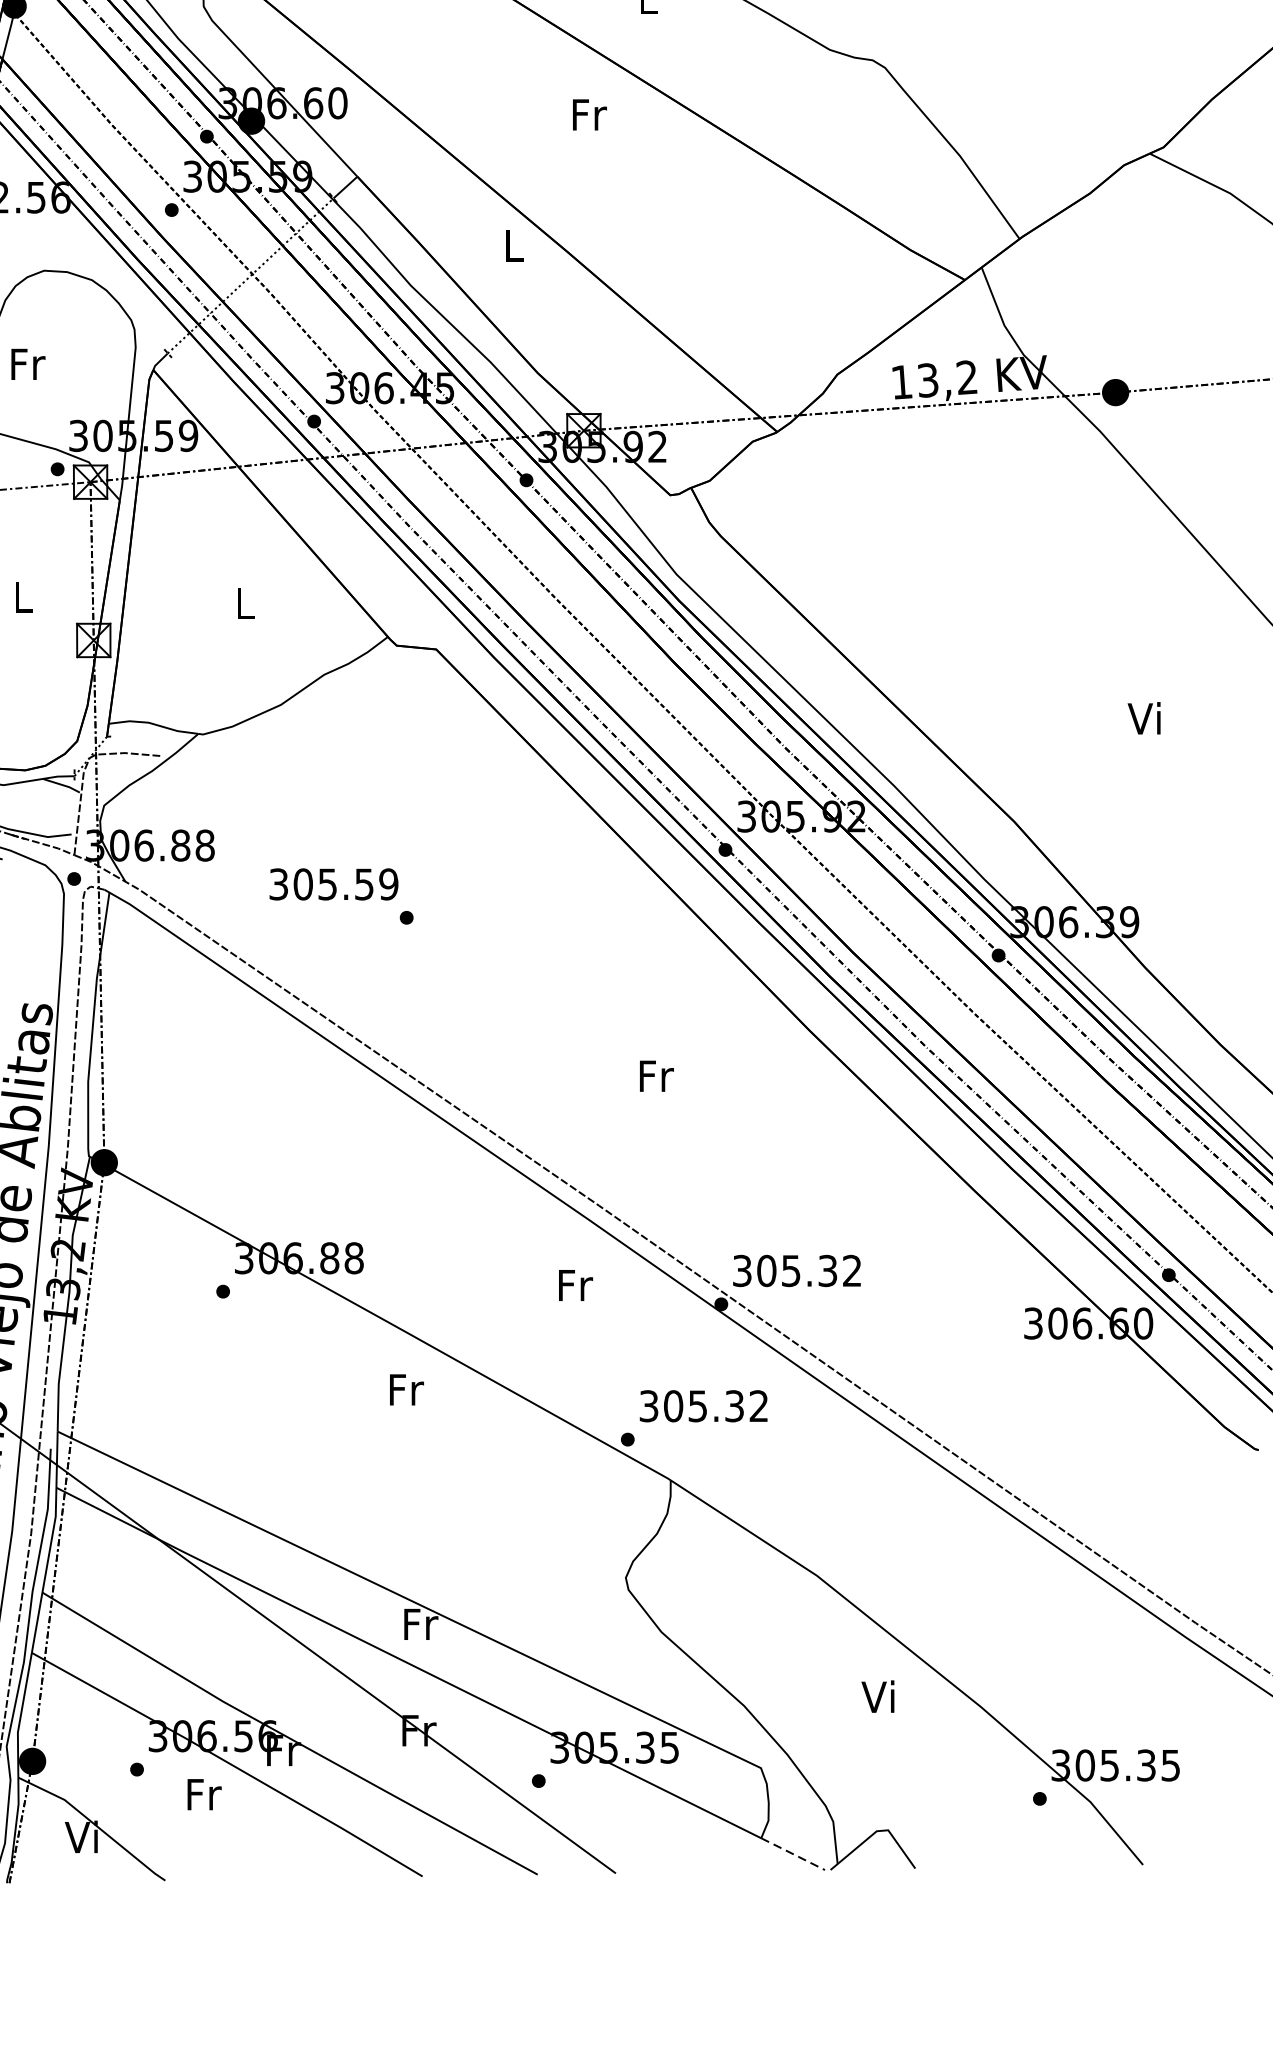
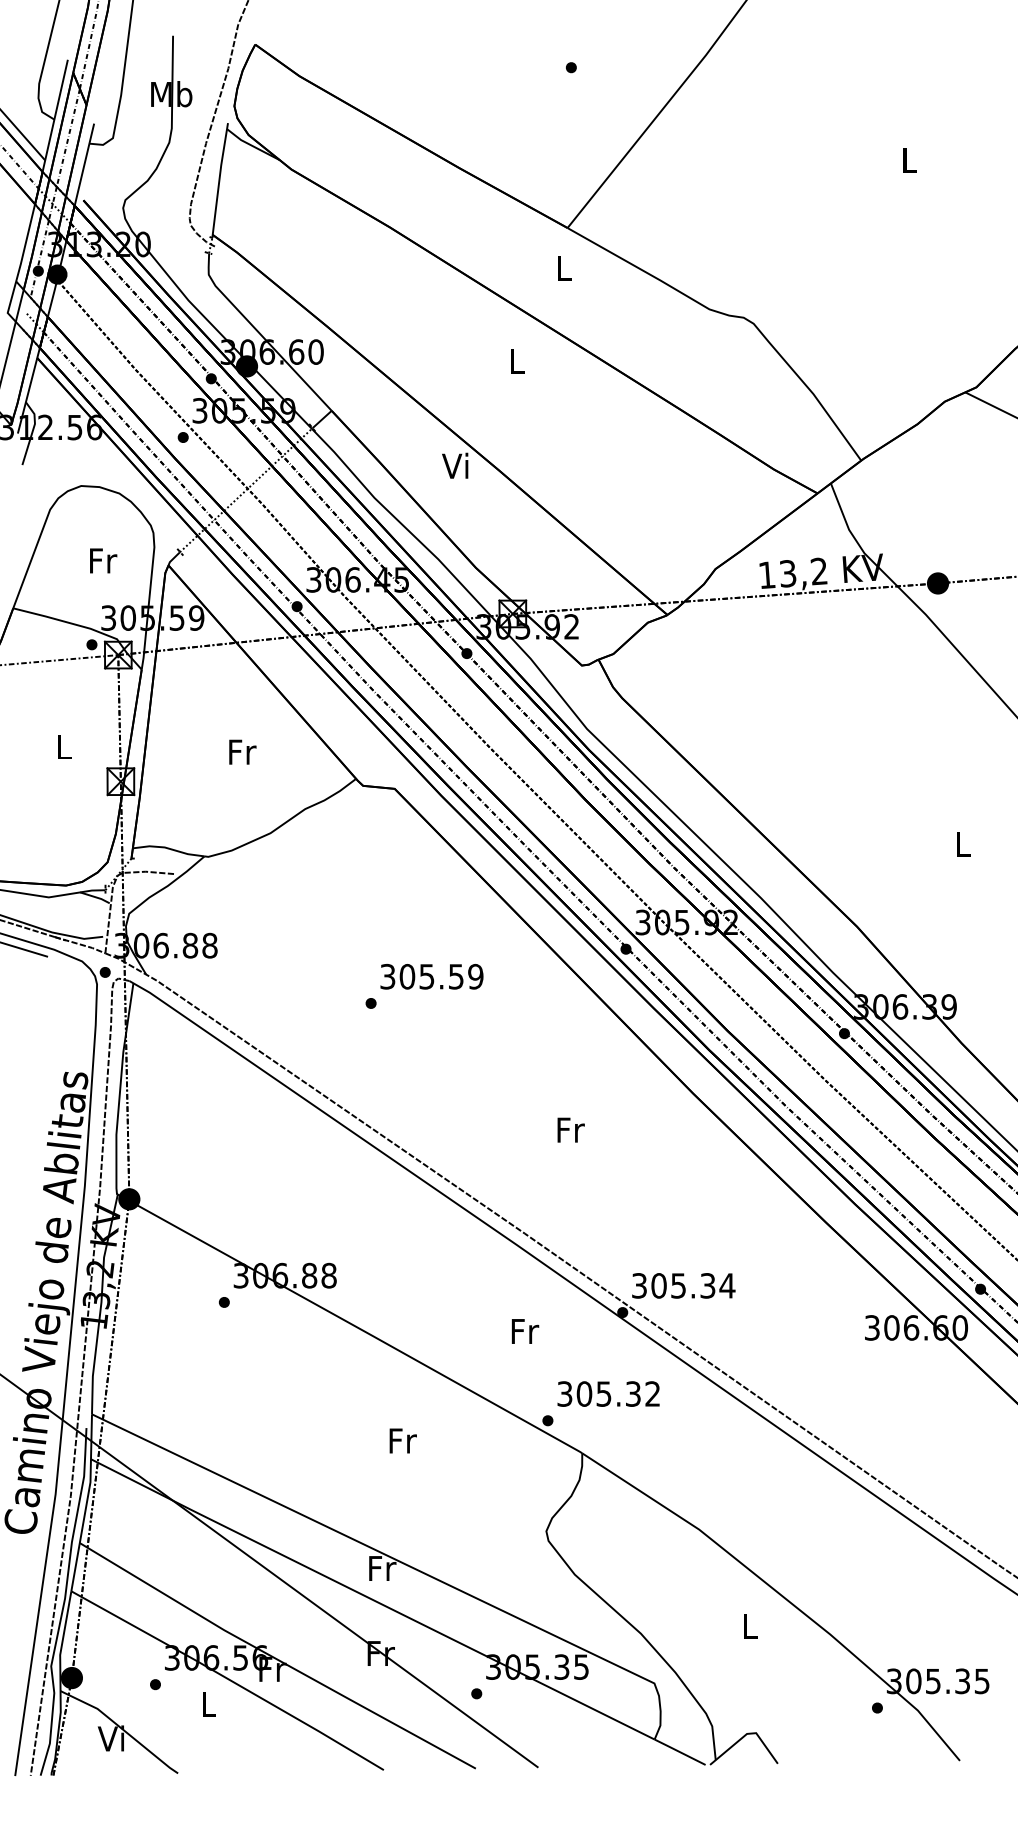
text: (589, 115) -> (517, 361), Fr -> L
text: (512, 245) -> (455, 465), L -> Vi
text: (28, 363) -> (103, 560), moved
text: (245, 602) -> (242, 751), L -> Fr
text: (1143, 717) -> (960, 843), Vi -> L
text: (333, 884) -> (431, 976), moved
text: (852, 1270) -> (727, 1285), 305.32 -> 305.34
text: (576, 1285) -> (525, 1331), moved
text: (405, 1389) -> (402, 1440), moved
text: (877, 1696) -> (747, 1626), Vi -> L
text: (204, 1794) -> (209, 1704), Fr -> L
line: (793, 1854) -> (680, 1752), dashed -> solid

